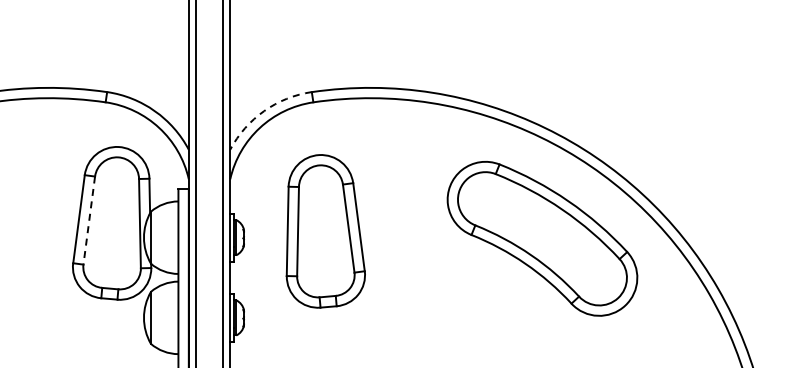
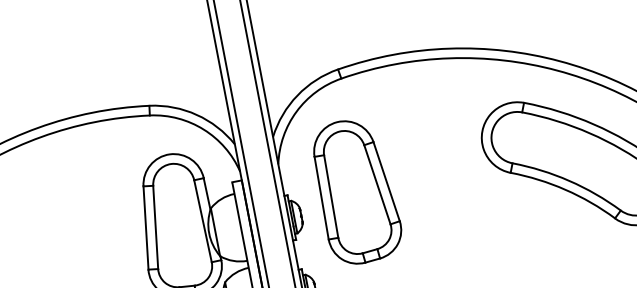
arc: (264, 111) -> (297, 95), dashed -> solid
line: (89, 221) -> (156, 228), dashed -> solid
part: (325, 231) -> (356, 191), moved

